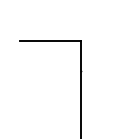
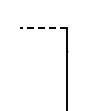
line: (49, 40) -> (42, 27), solid -> dashed

